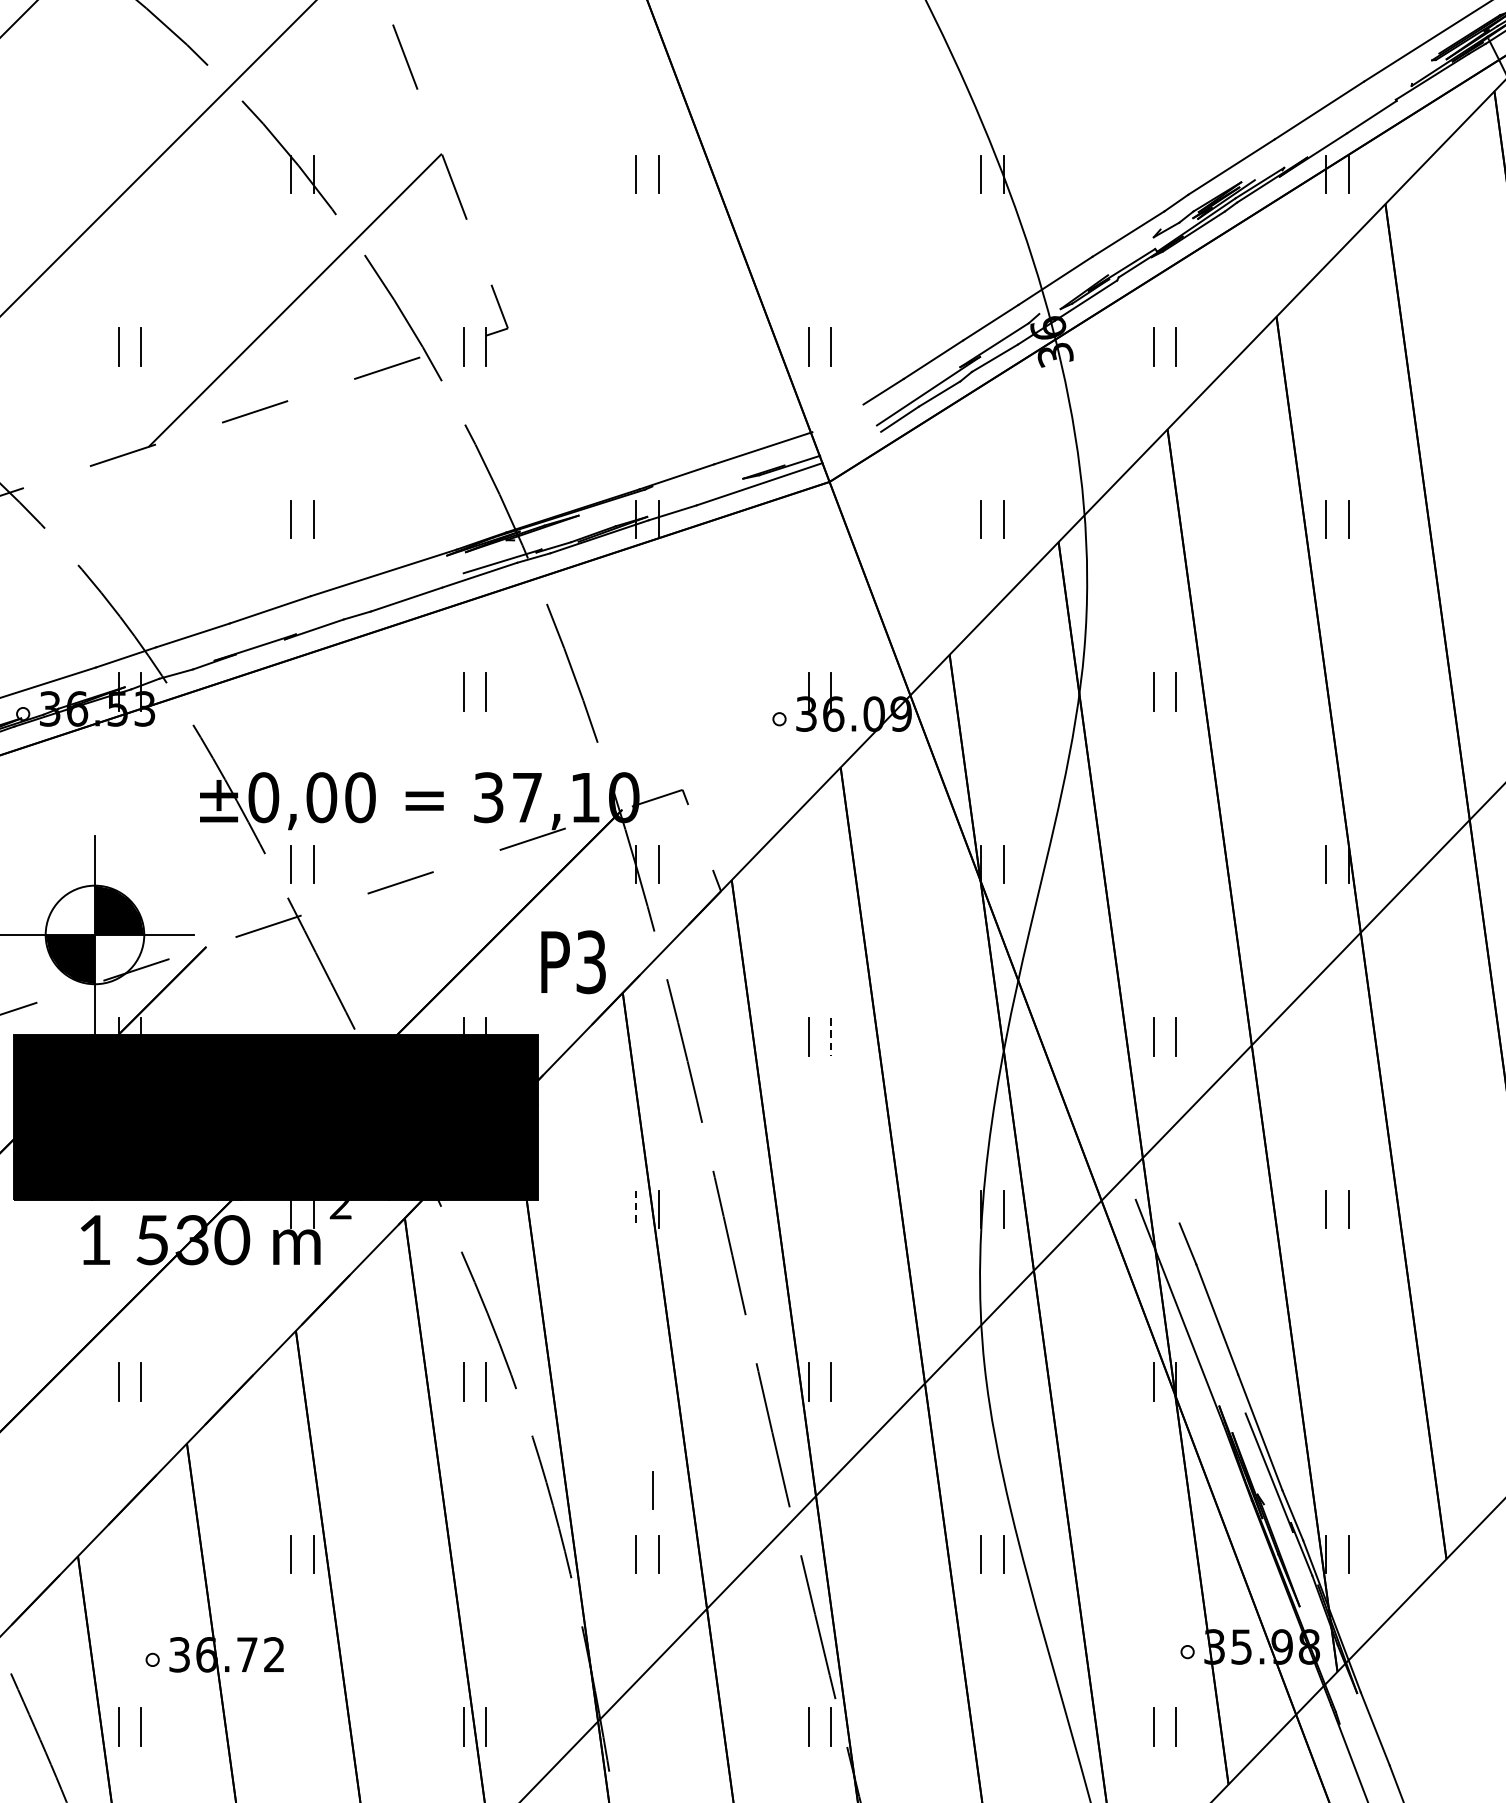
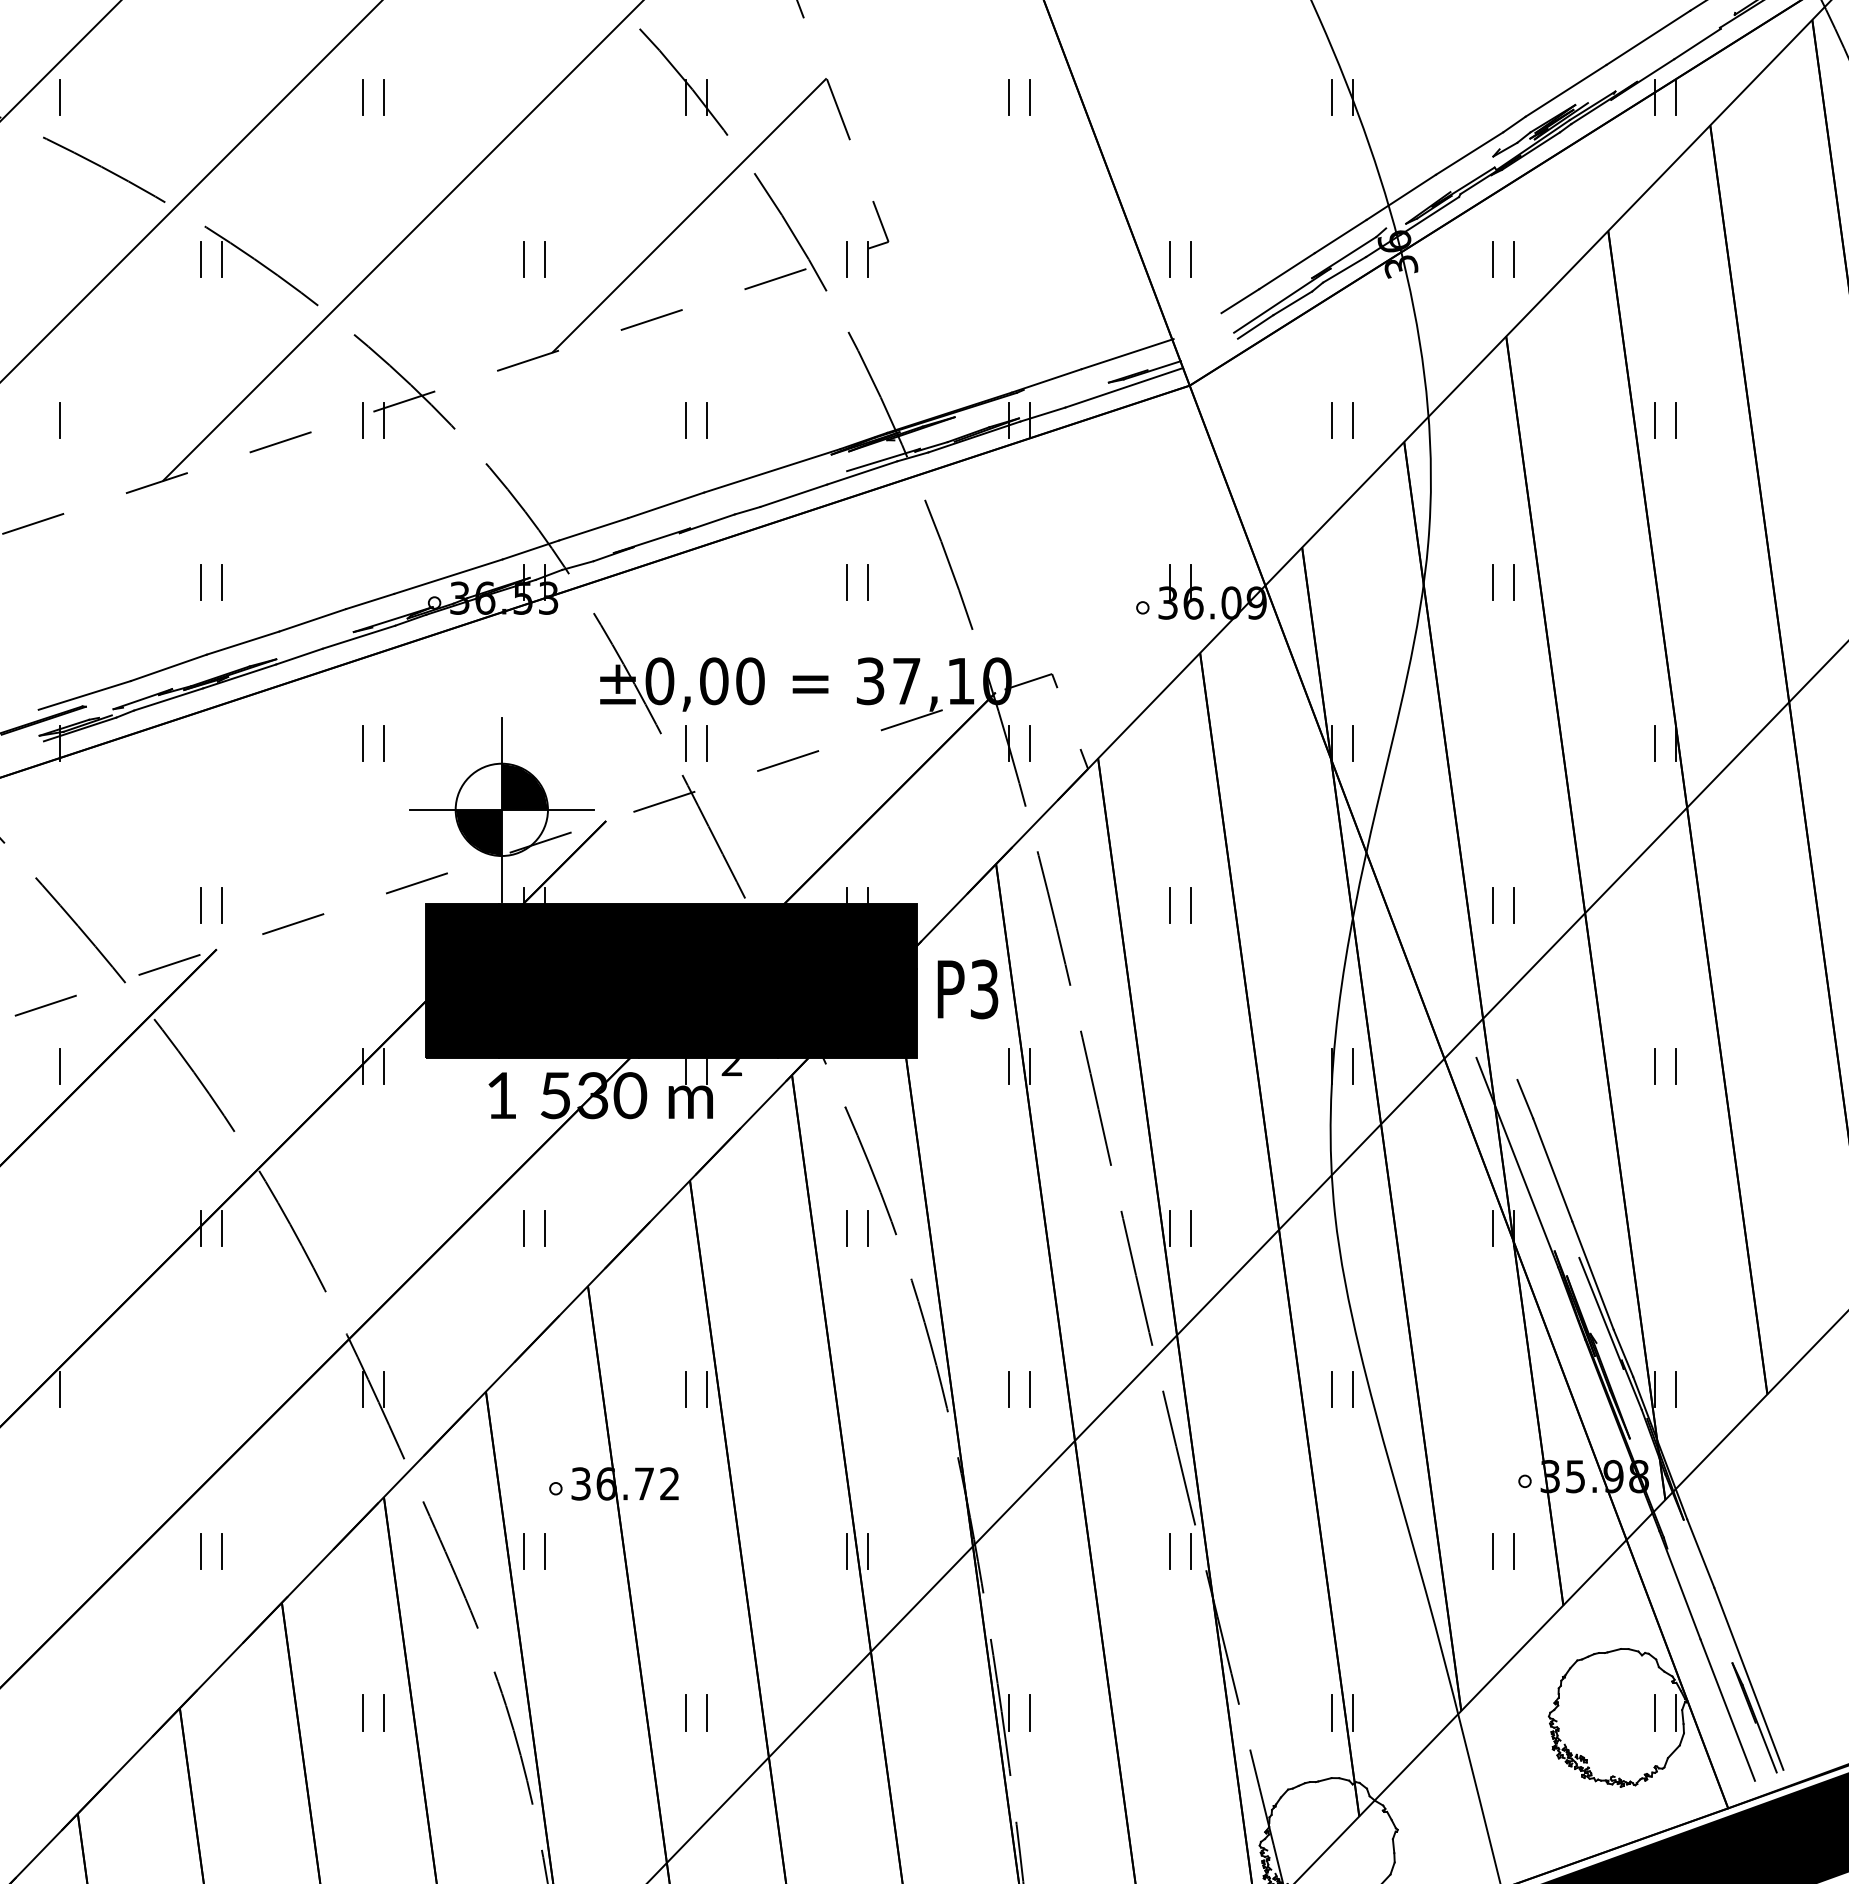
text: (573, 962) -> (967, 989), moved
line: (831, 1037) -> (1191, 905), dashed -> solid
line: (636, 1209) -> (1008, 1066), dashed -> solid
line: (653, 1489) -> (1024, 1329), removed

